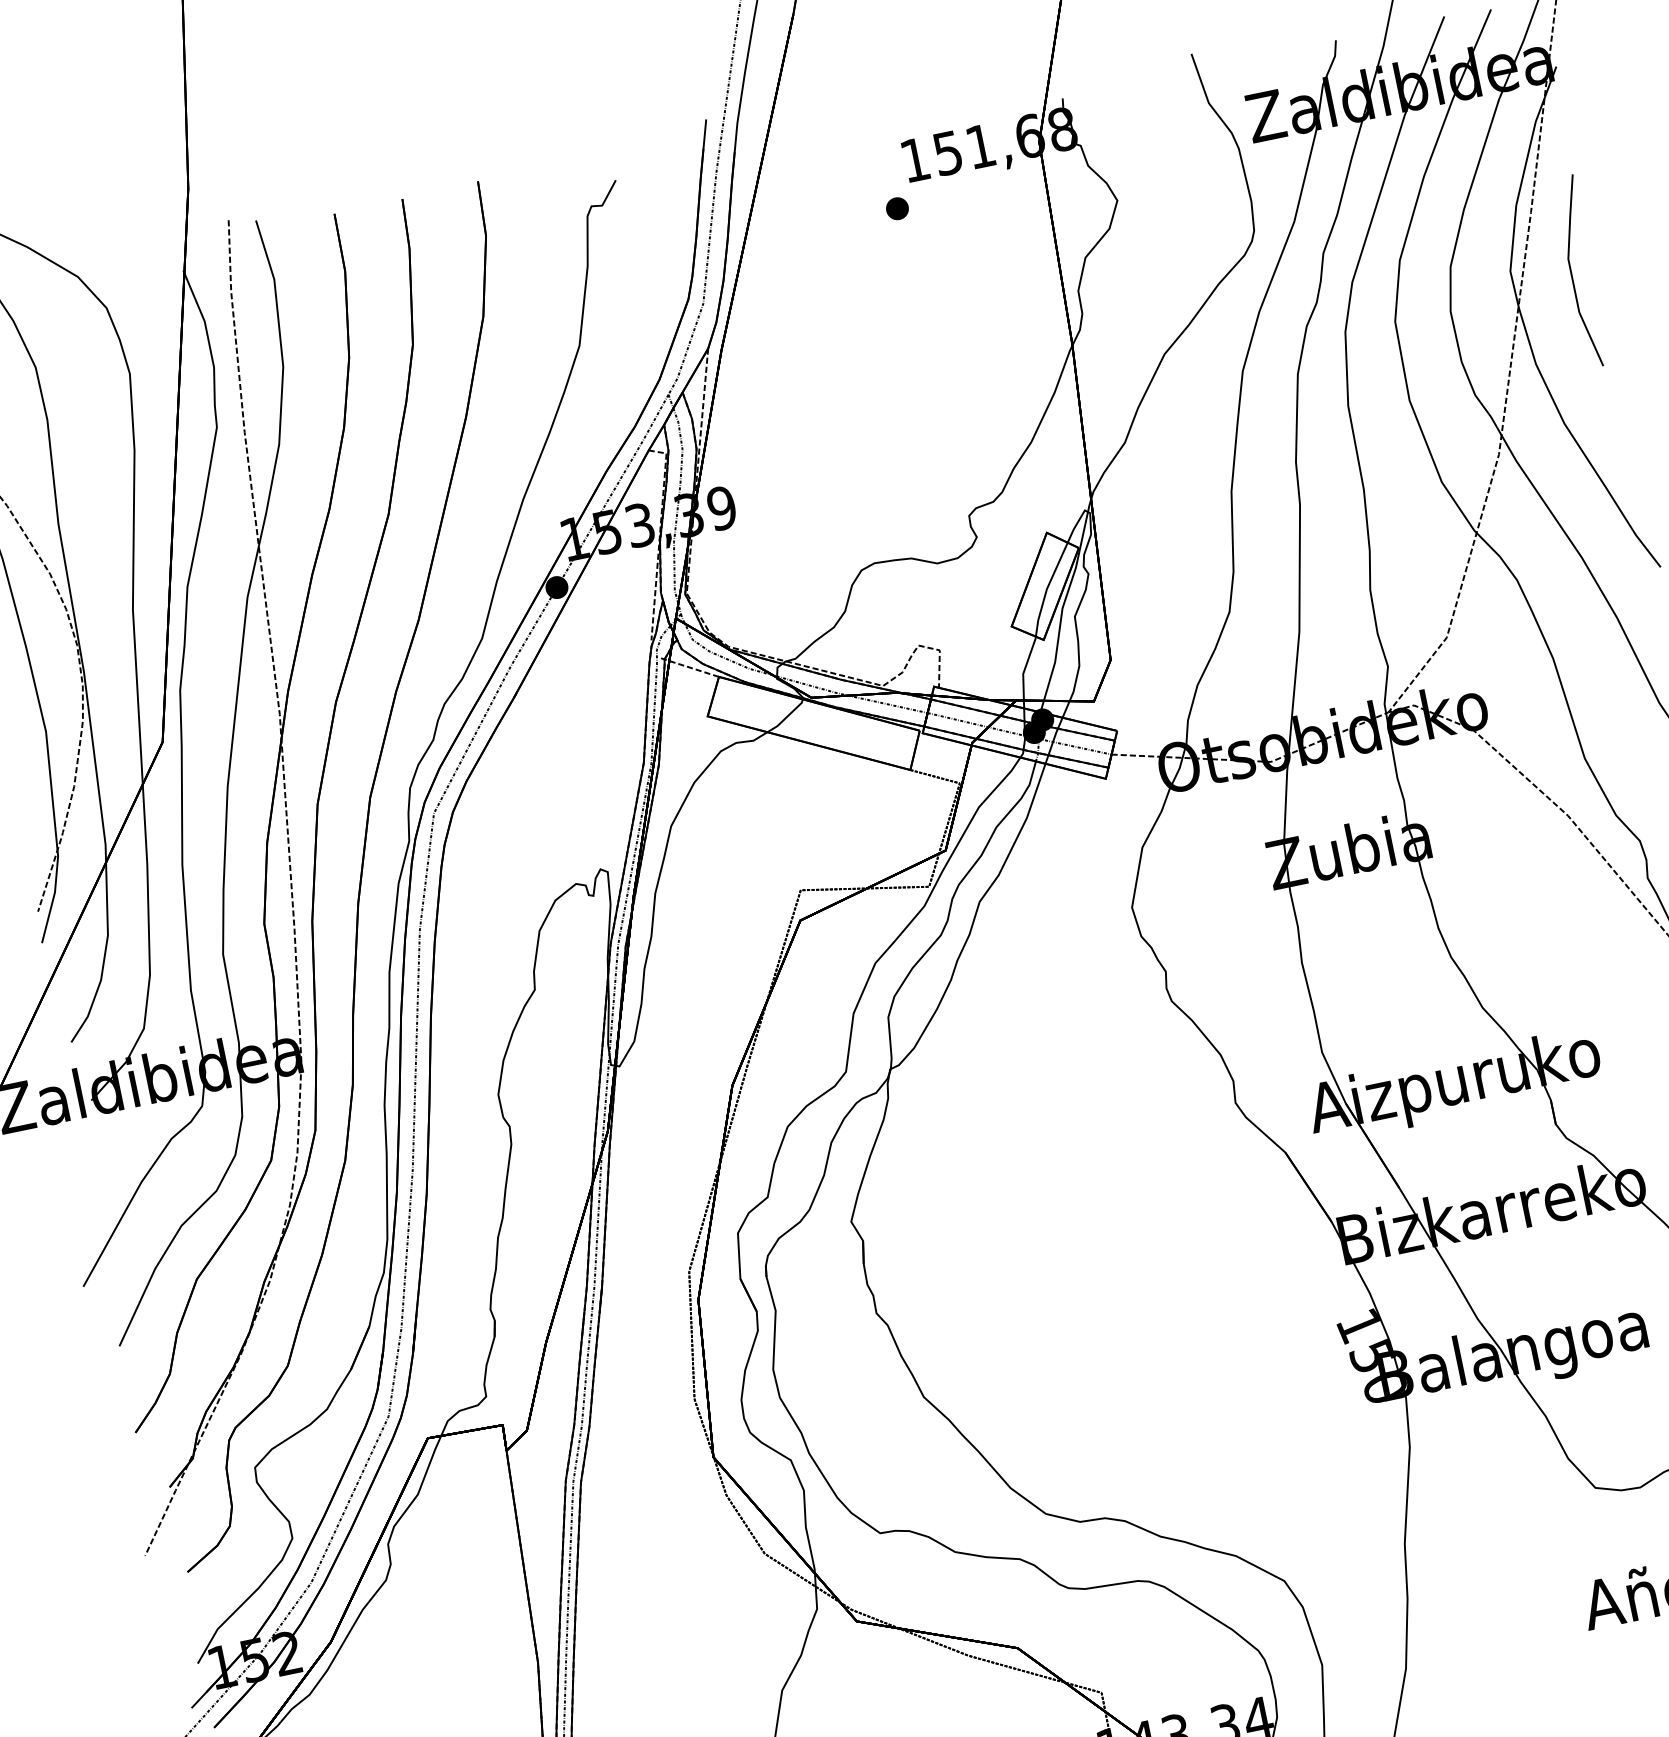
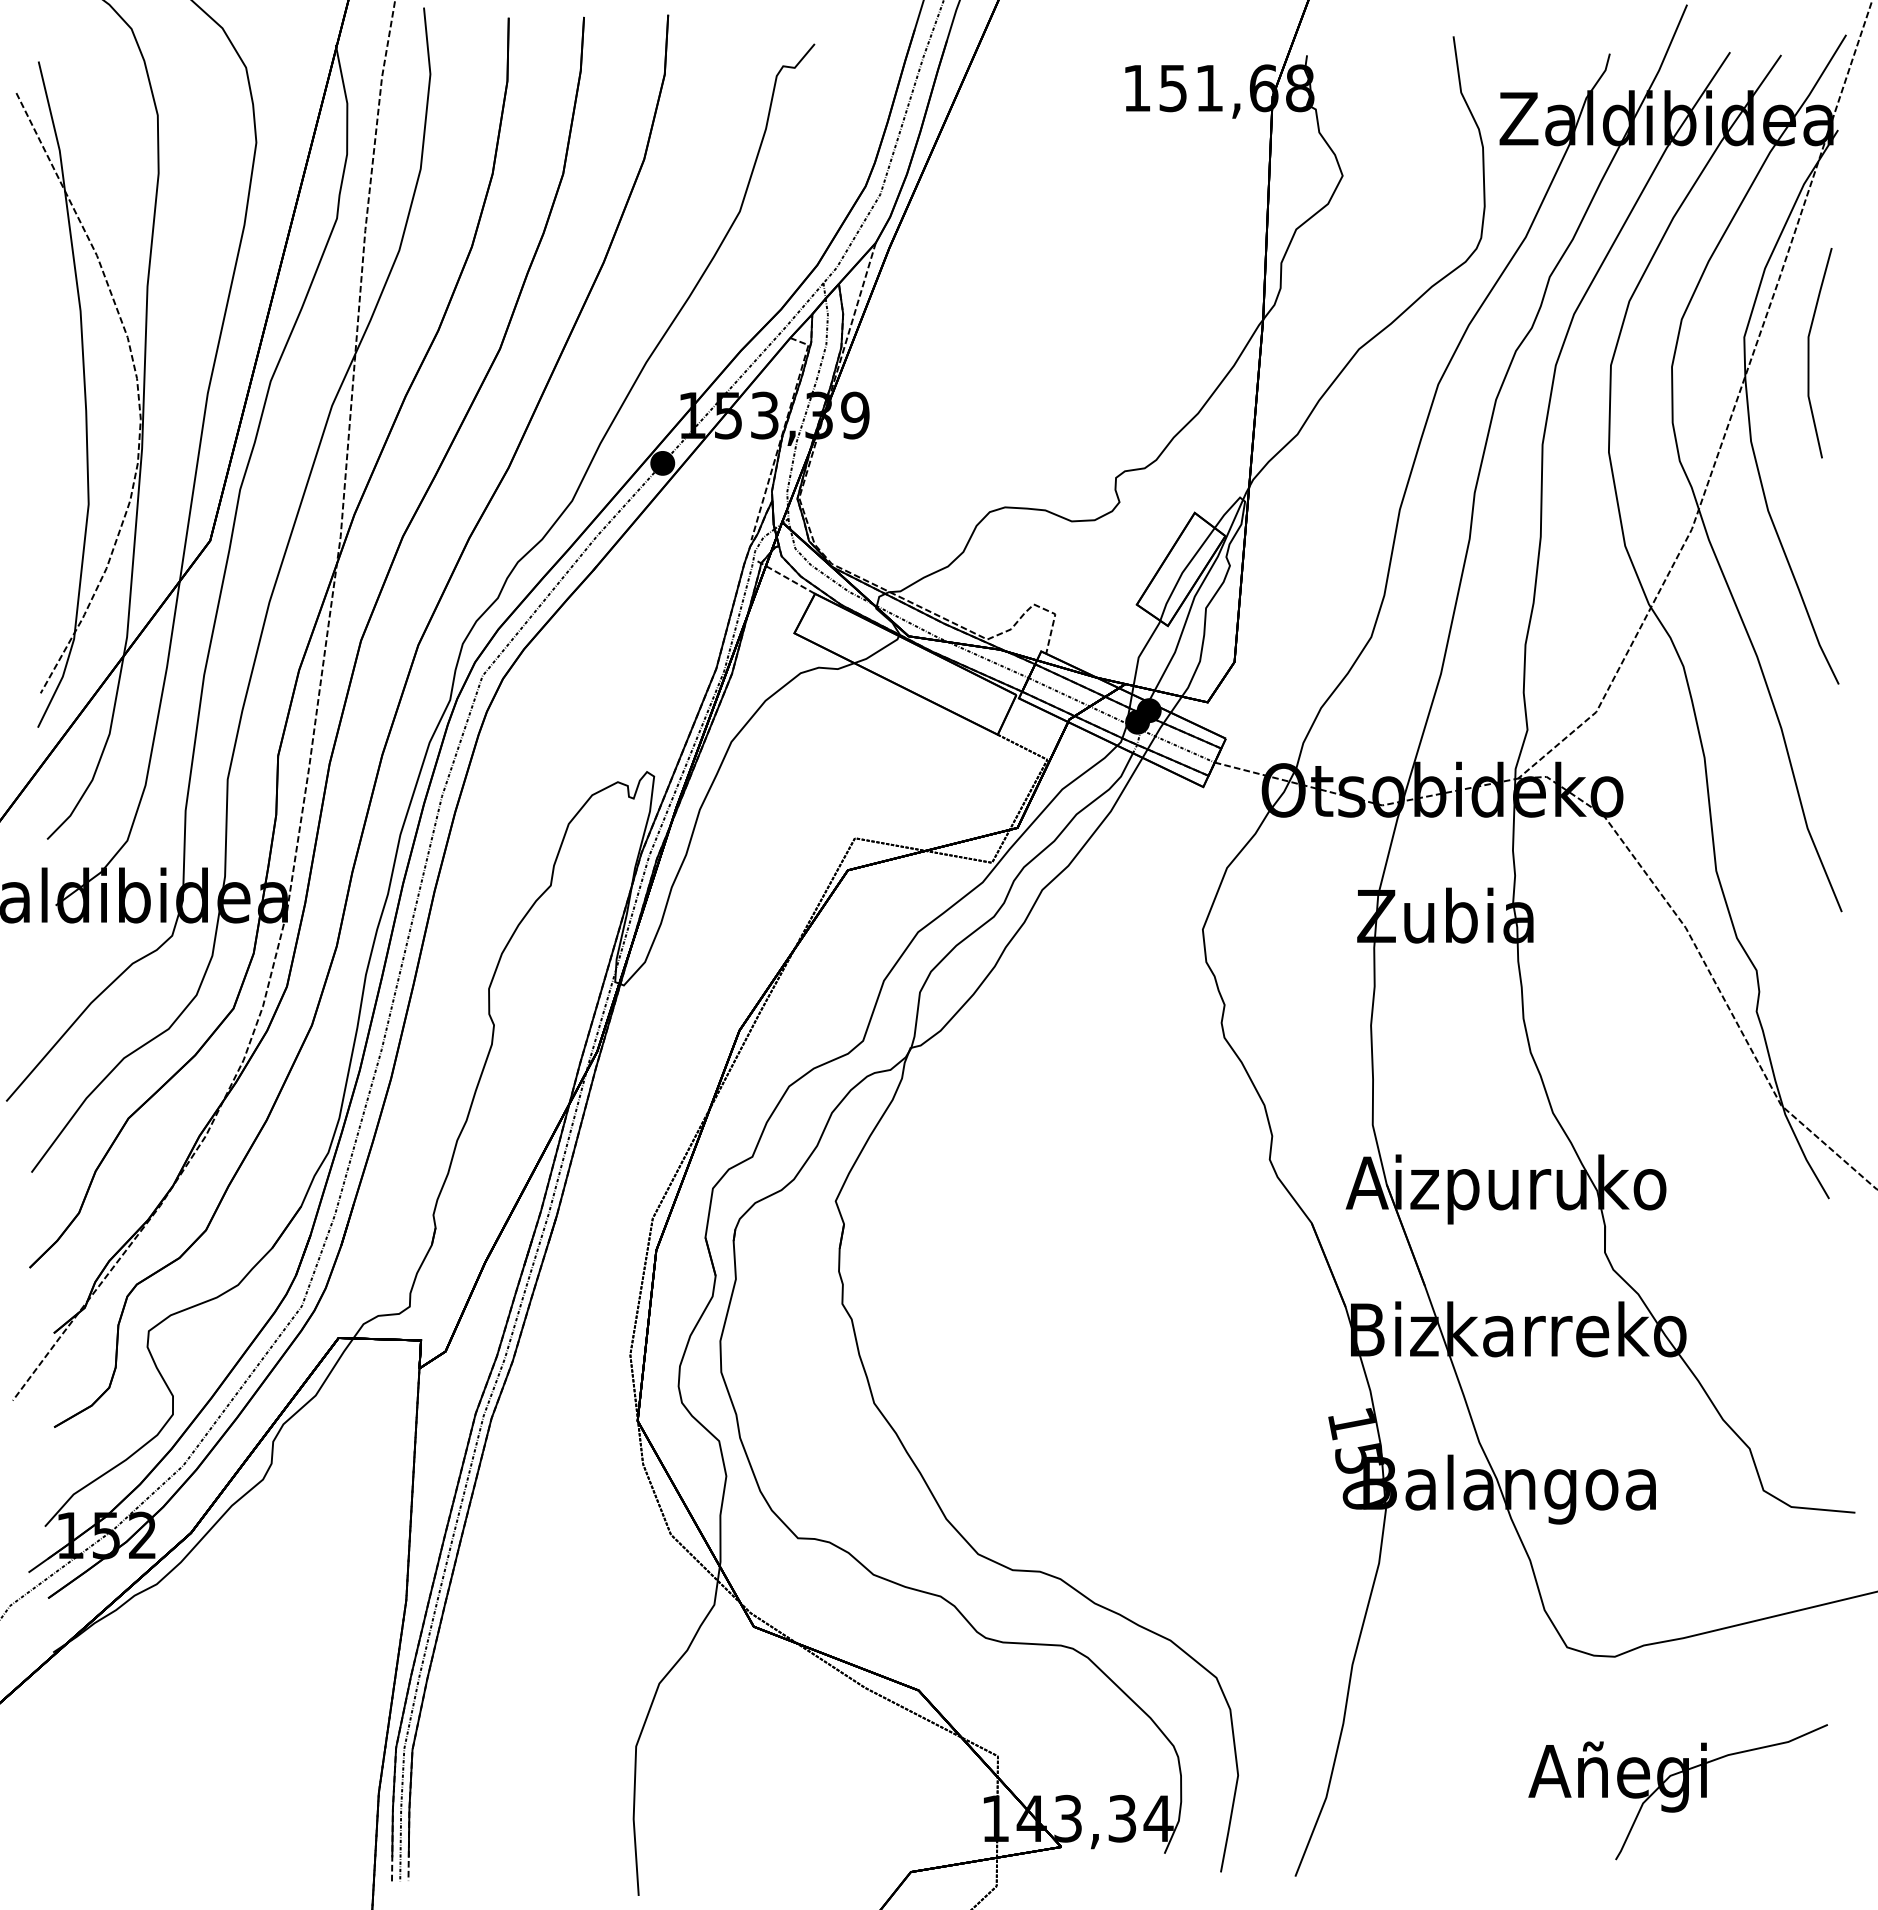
part: (897, 208) -> (1107, 135), removed

